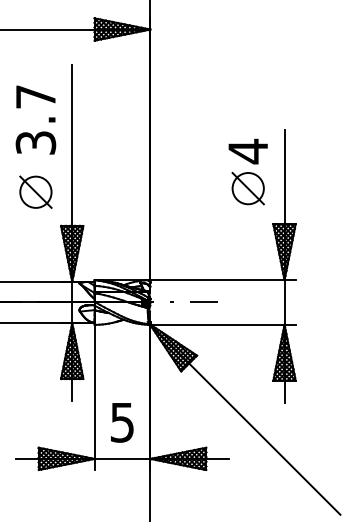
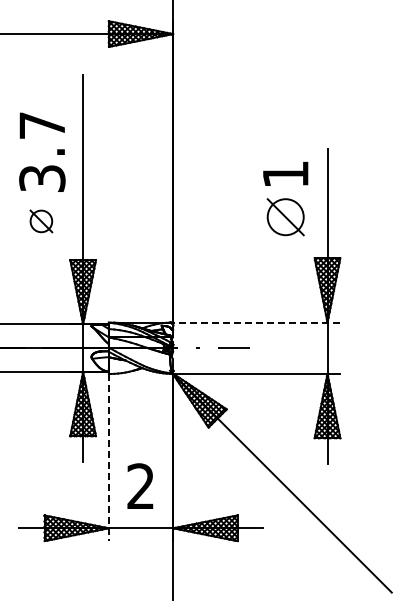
text: (36, 119) -> (42, 151), moved
text: (248, 151) -> (285, 174), 4 -> 1
part: (36, 192) -> (41, 221), size x0.6
line: (221, 280) -> (254, 322), solid -> dashed
line: (94, 397) -> (108, 457), solid -> dashed
text: (122, 422) -> (140, 486), 5 -> 2

